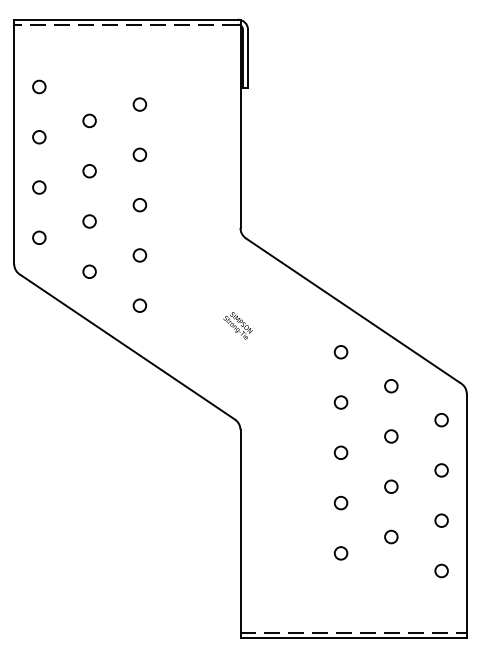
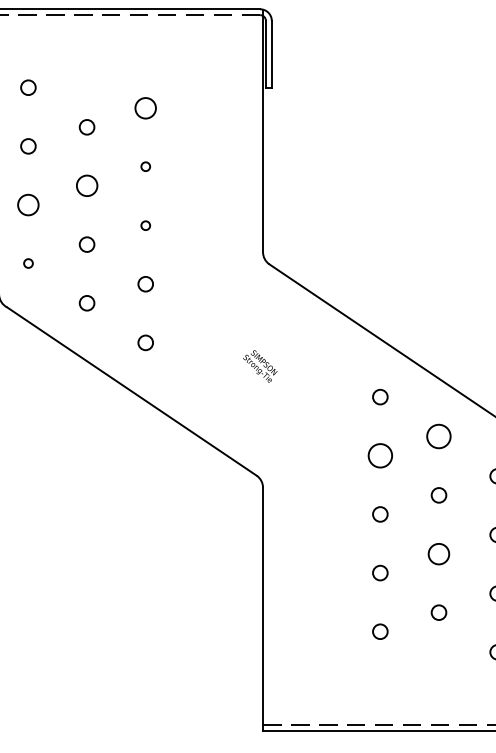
circle: (139, 104) -> (145, 108), size x1.4
circle: (139, 154) -> (145, 166), size x0.6
circle: (89, 171) -> (86, 186), size x1.4
circle: (39, 187) -> (28, 204), size x1.4
circle: (139, 205) -> (145, 225), size x0.6
circle: (39, 237) -> (28, 263), size x0.6
circle: (391, 386) -> (439, 437), size x1.6
circle: (340, 402) -> (379, 455), size x1.6
circle: (391, 486) -> (439, 553), size x1.4

